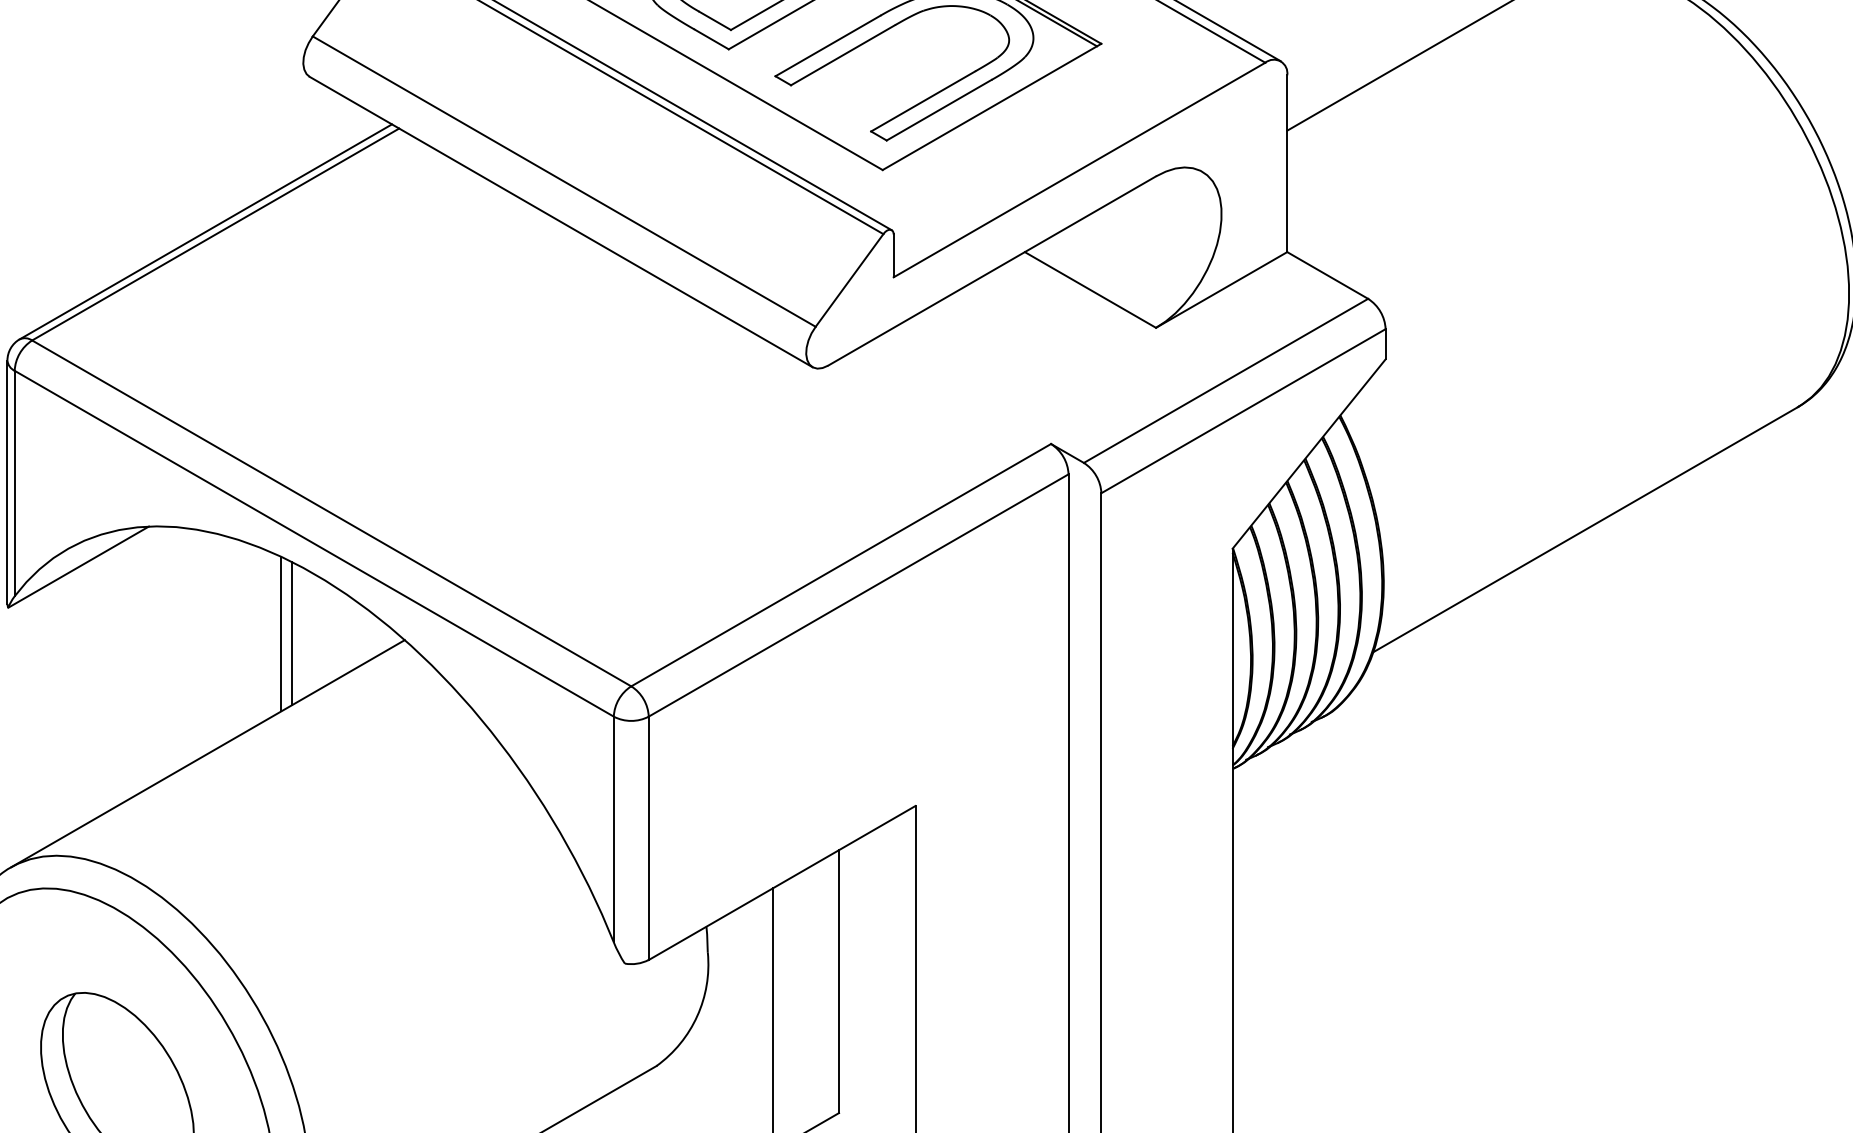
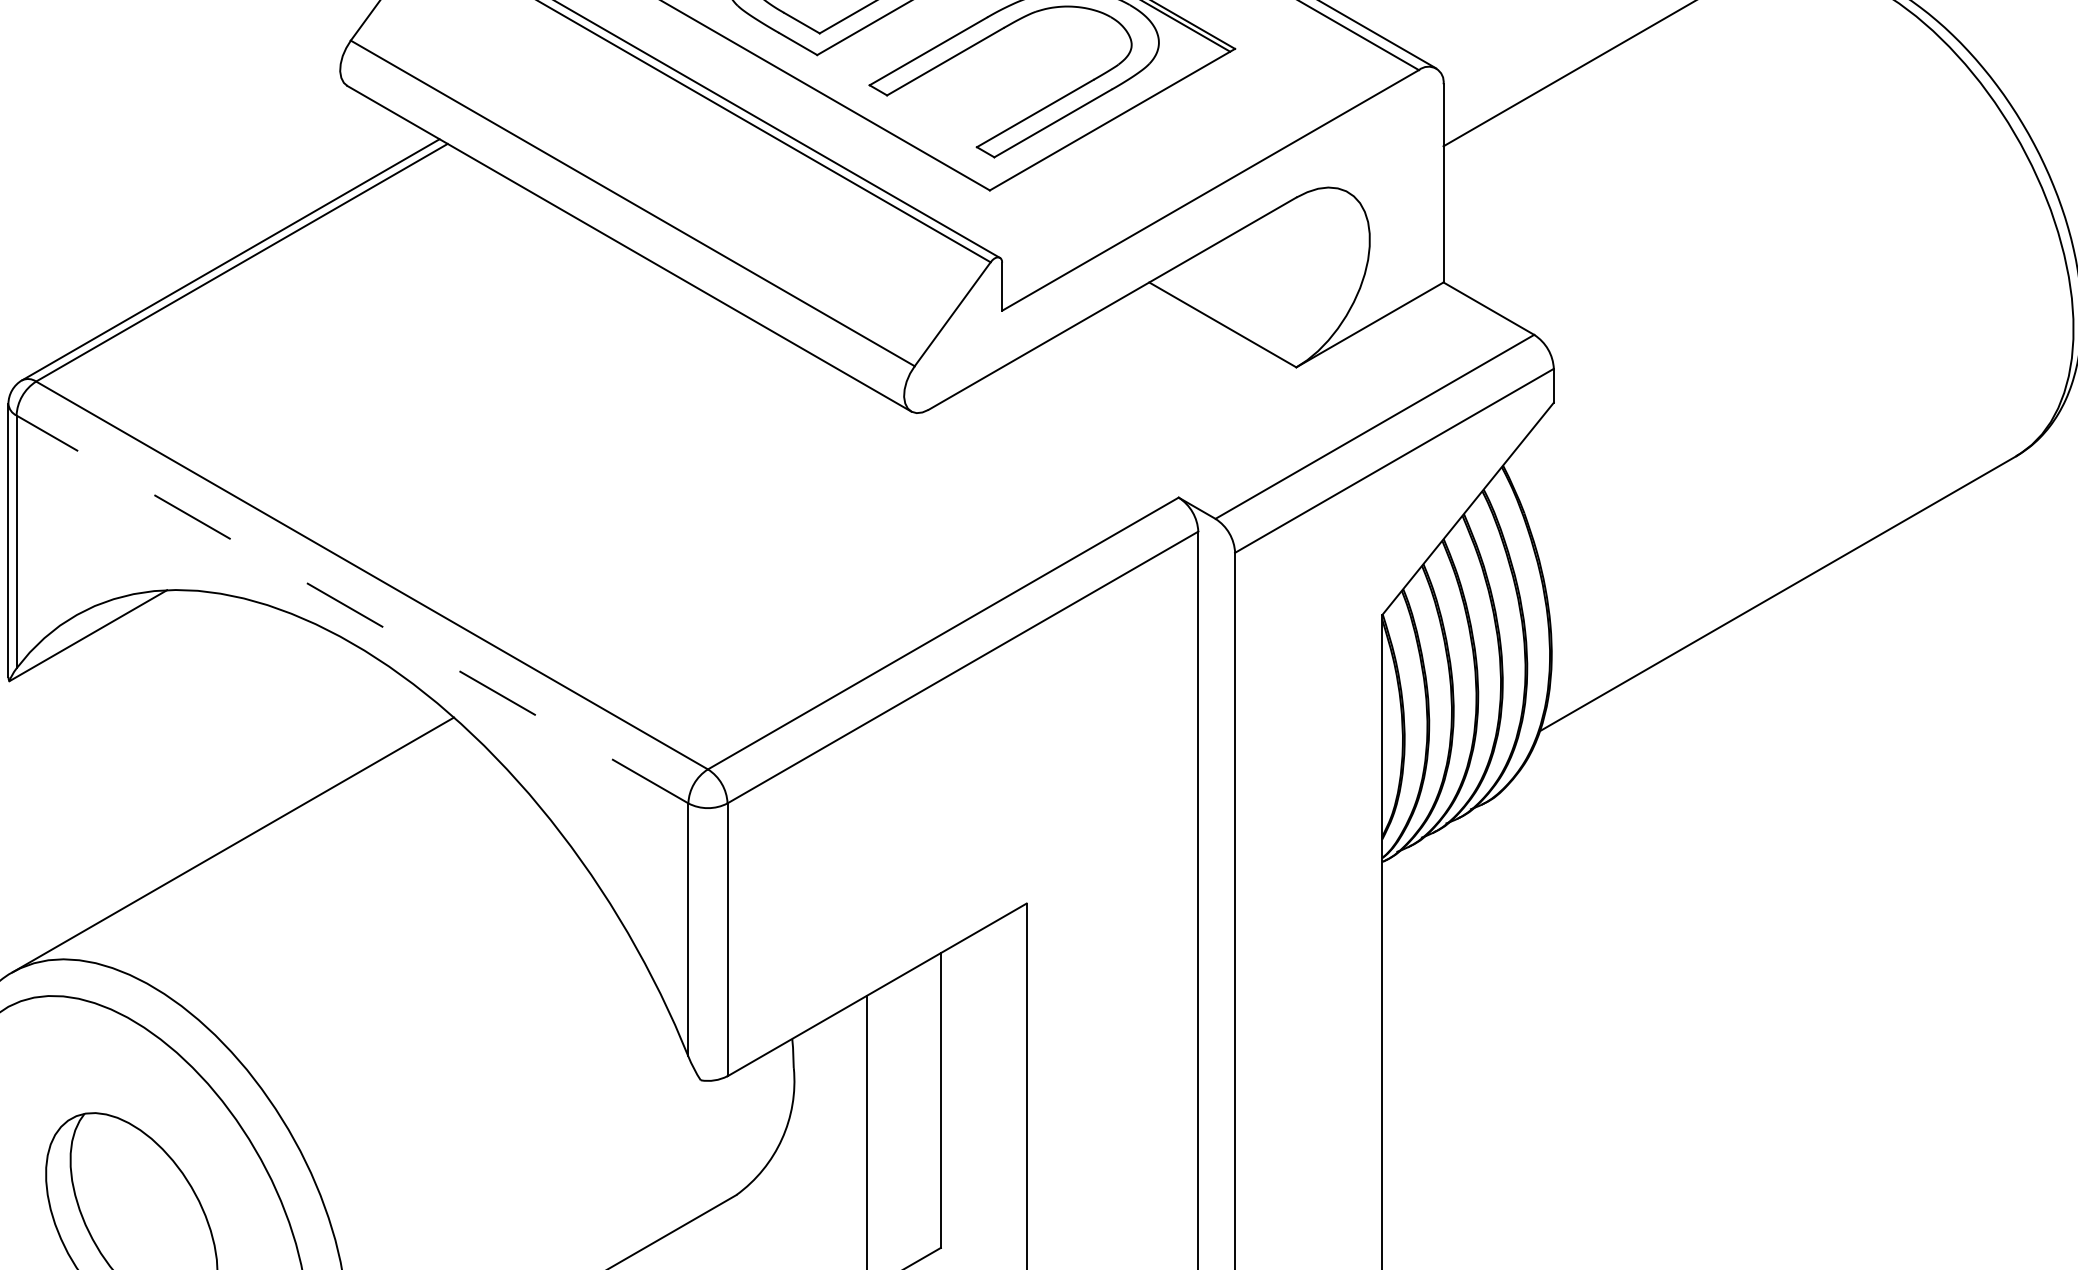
line: (314, 543) -> (352, 609), solid -> dashed
line: (281, 633) -> (315, 710), removed
line: (291, 633) -> (327, 710), removed

